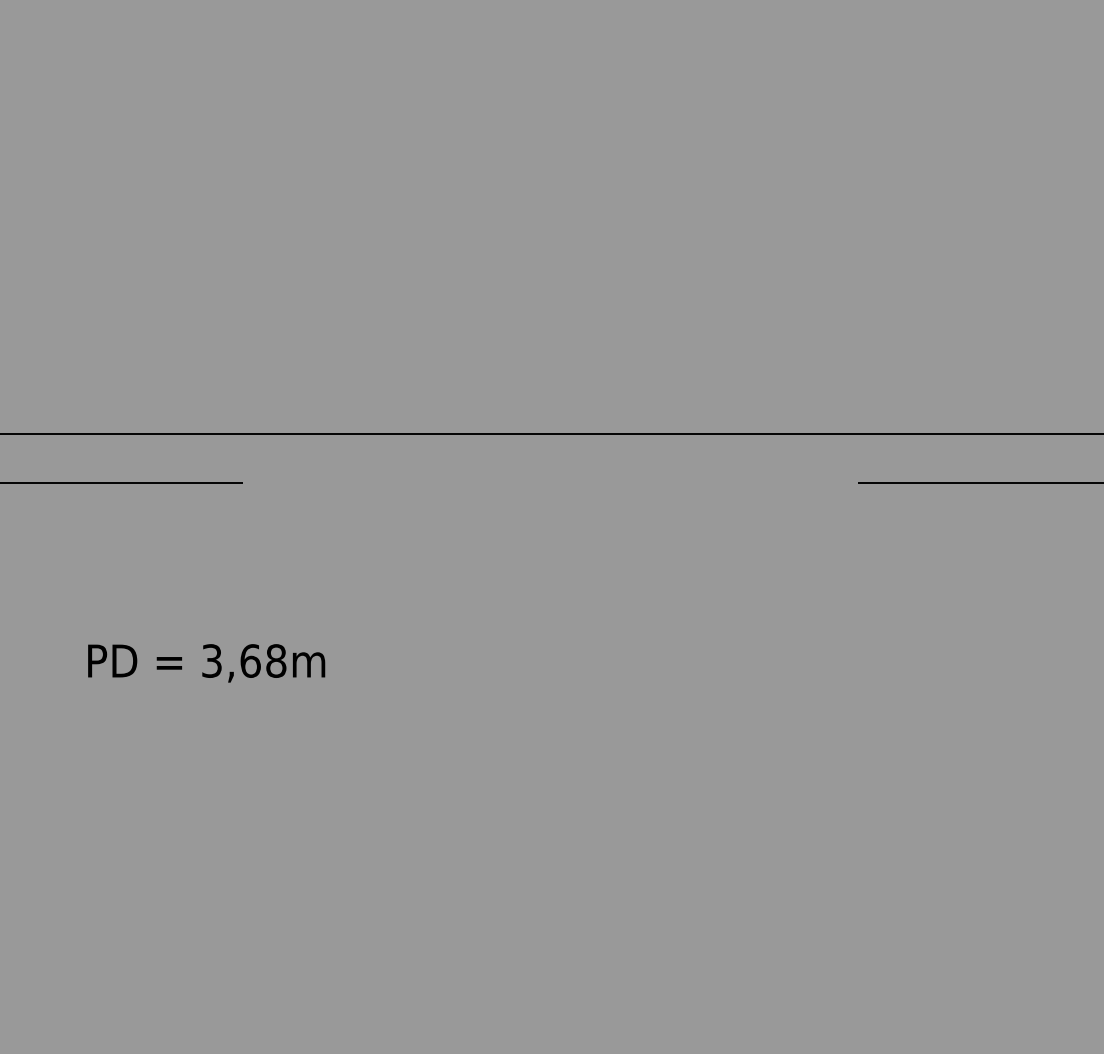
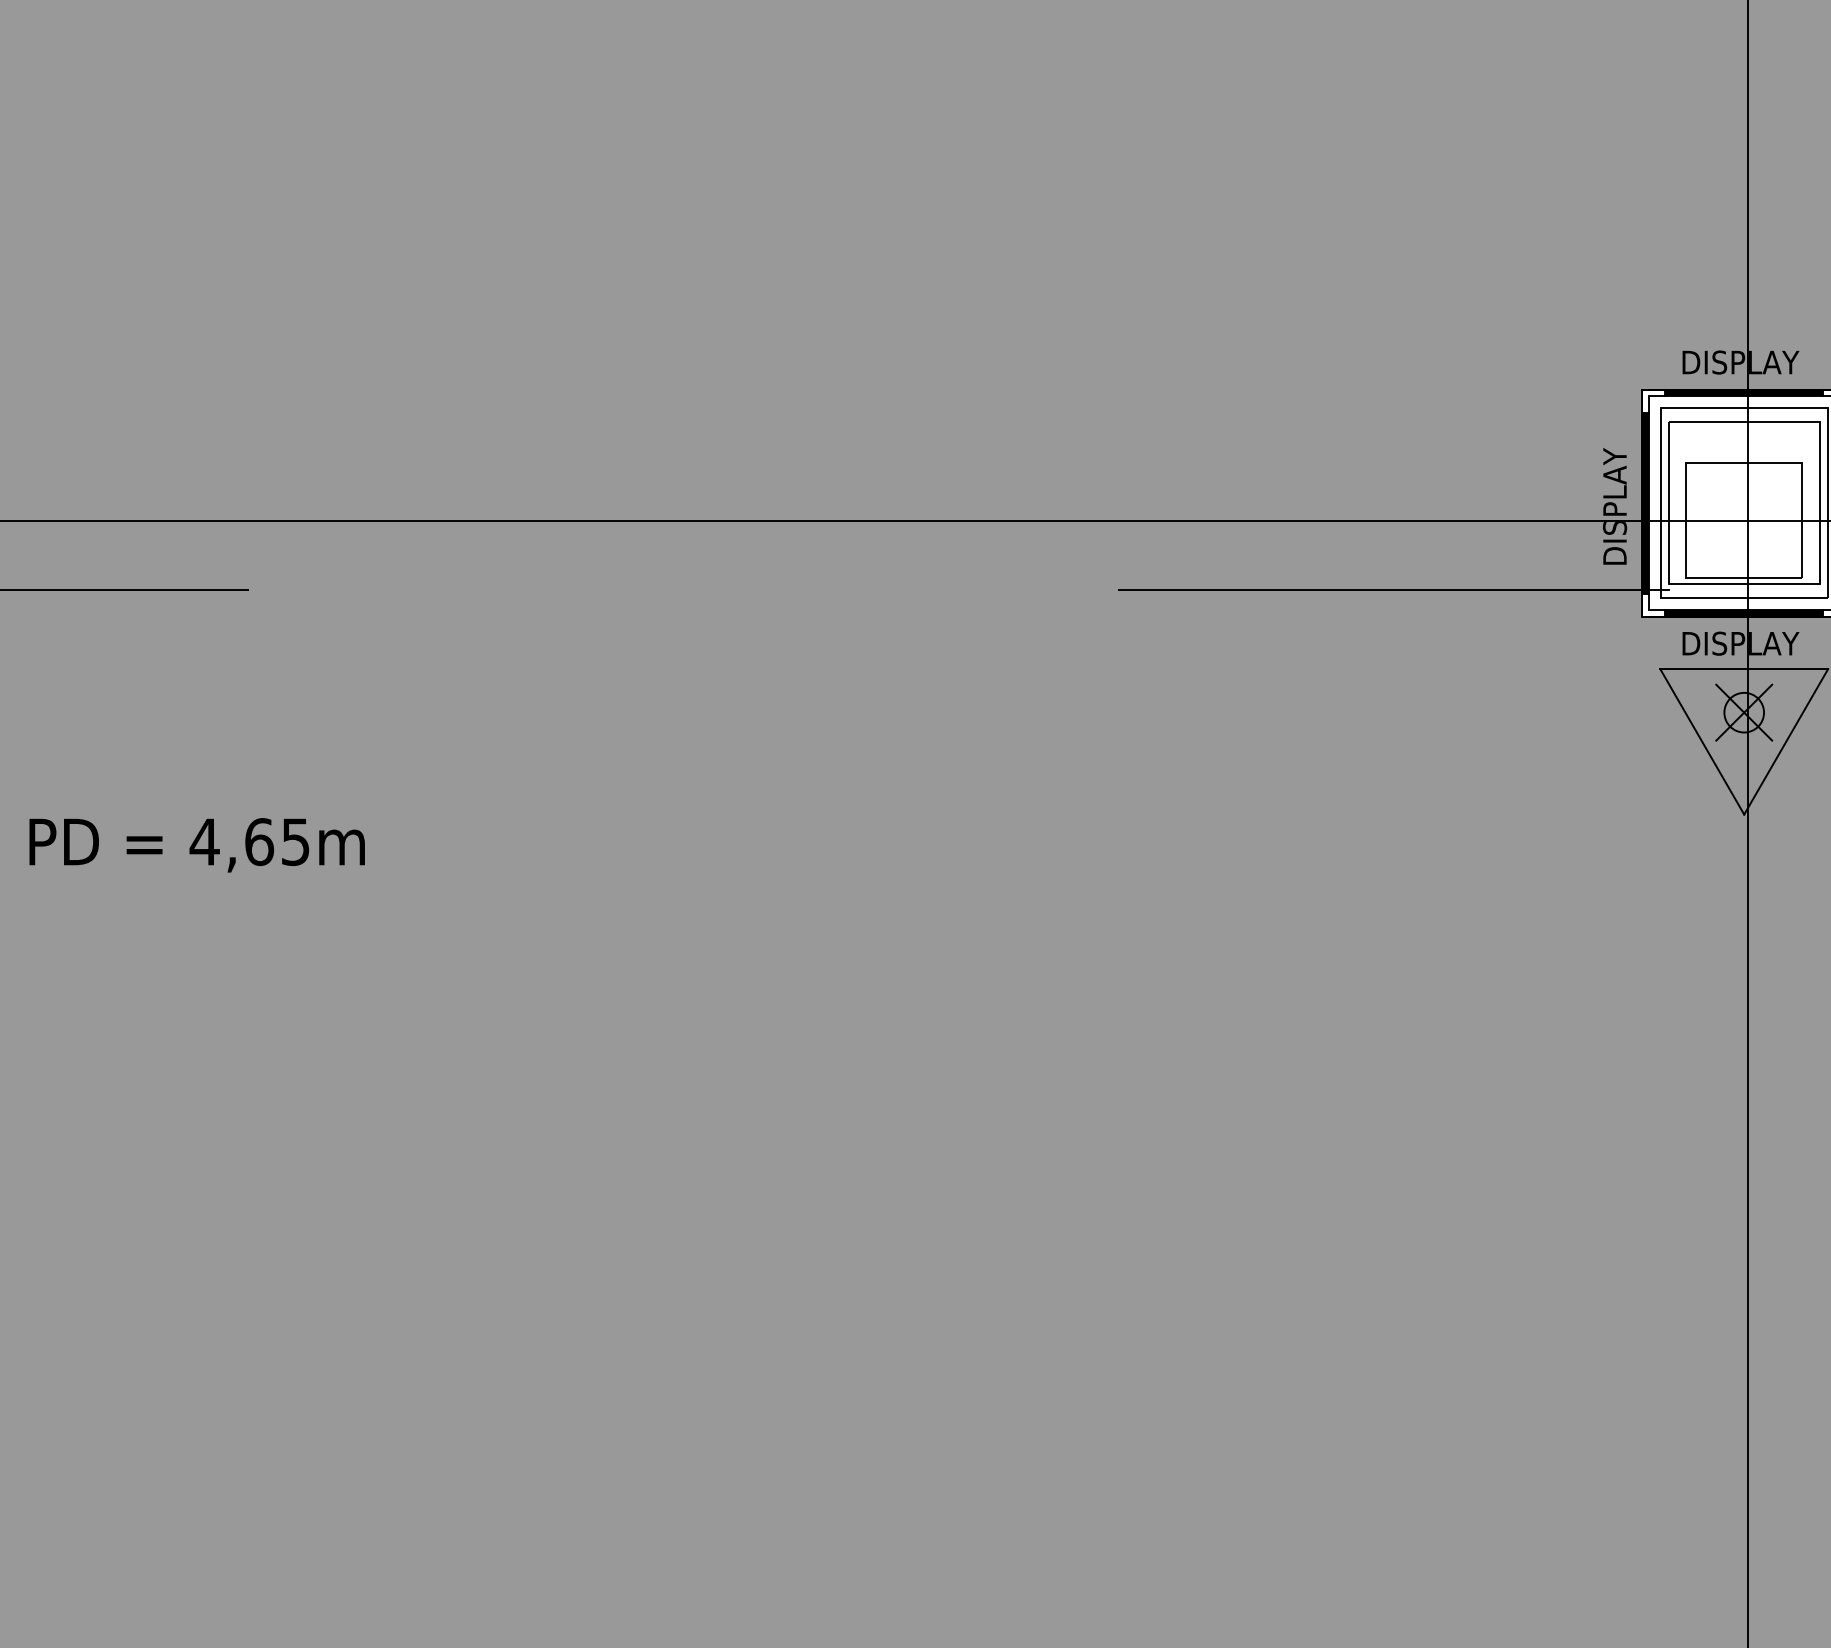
text: (243, 660) -> (249, 841), 3,68m -> 4,65m

